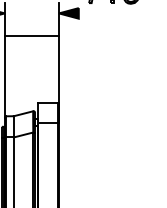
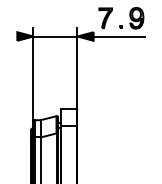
line: (109, 13) -> (118, 36), added
line: (31, 35) -> (55, 36), moved

